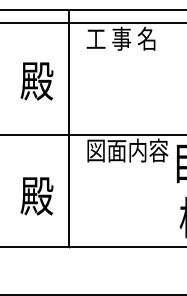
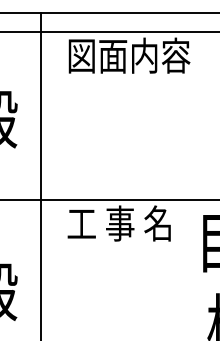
text: (127, 38) -> (128, 55), 工 事 名 -> 図面内容
text: (127, 150) -> (128, 223), 図面内容 -> 工 事 名

